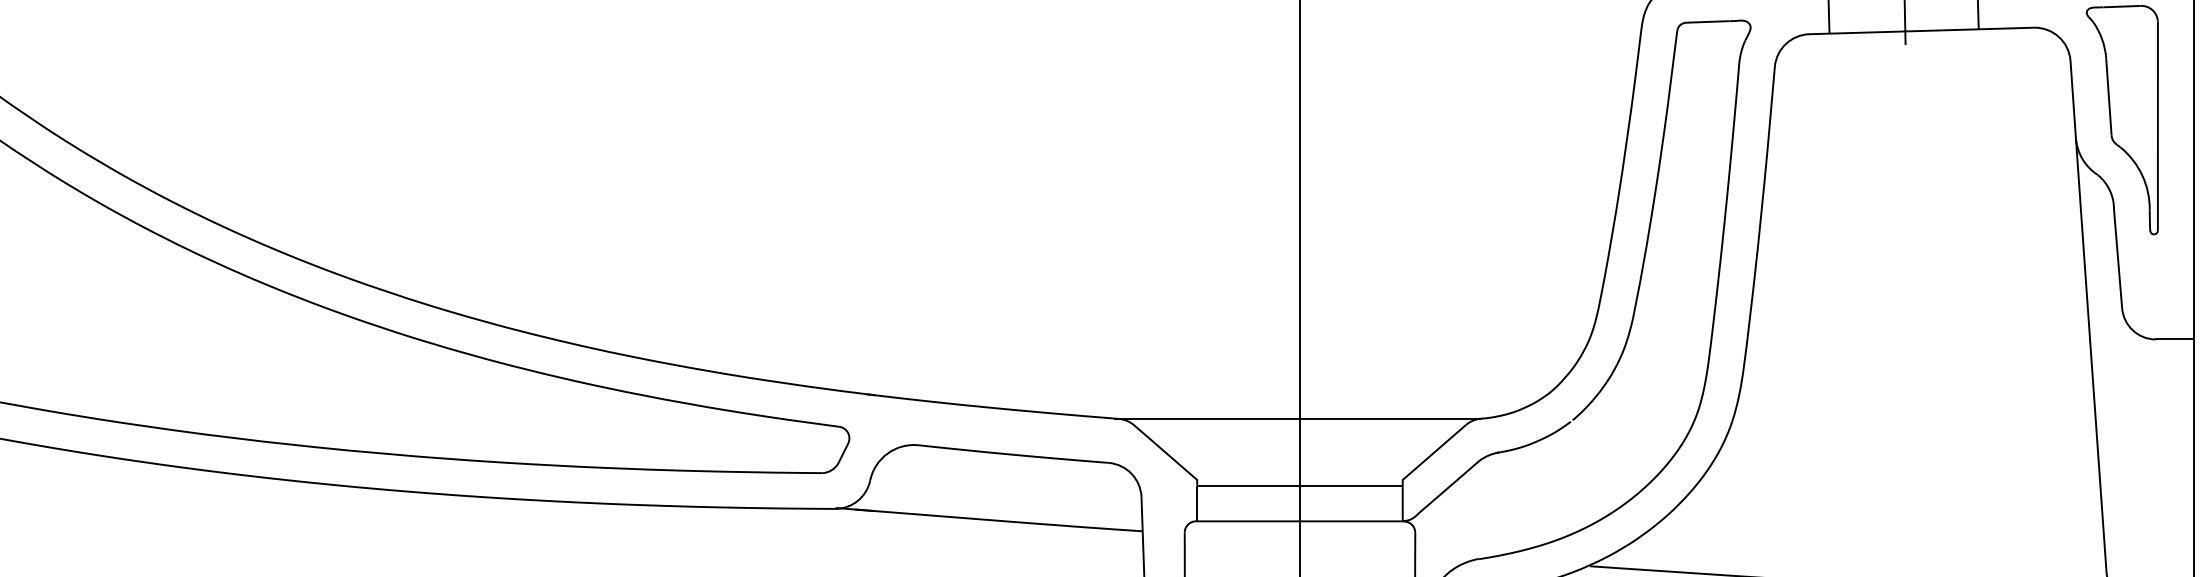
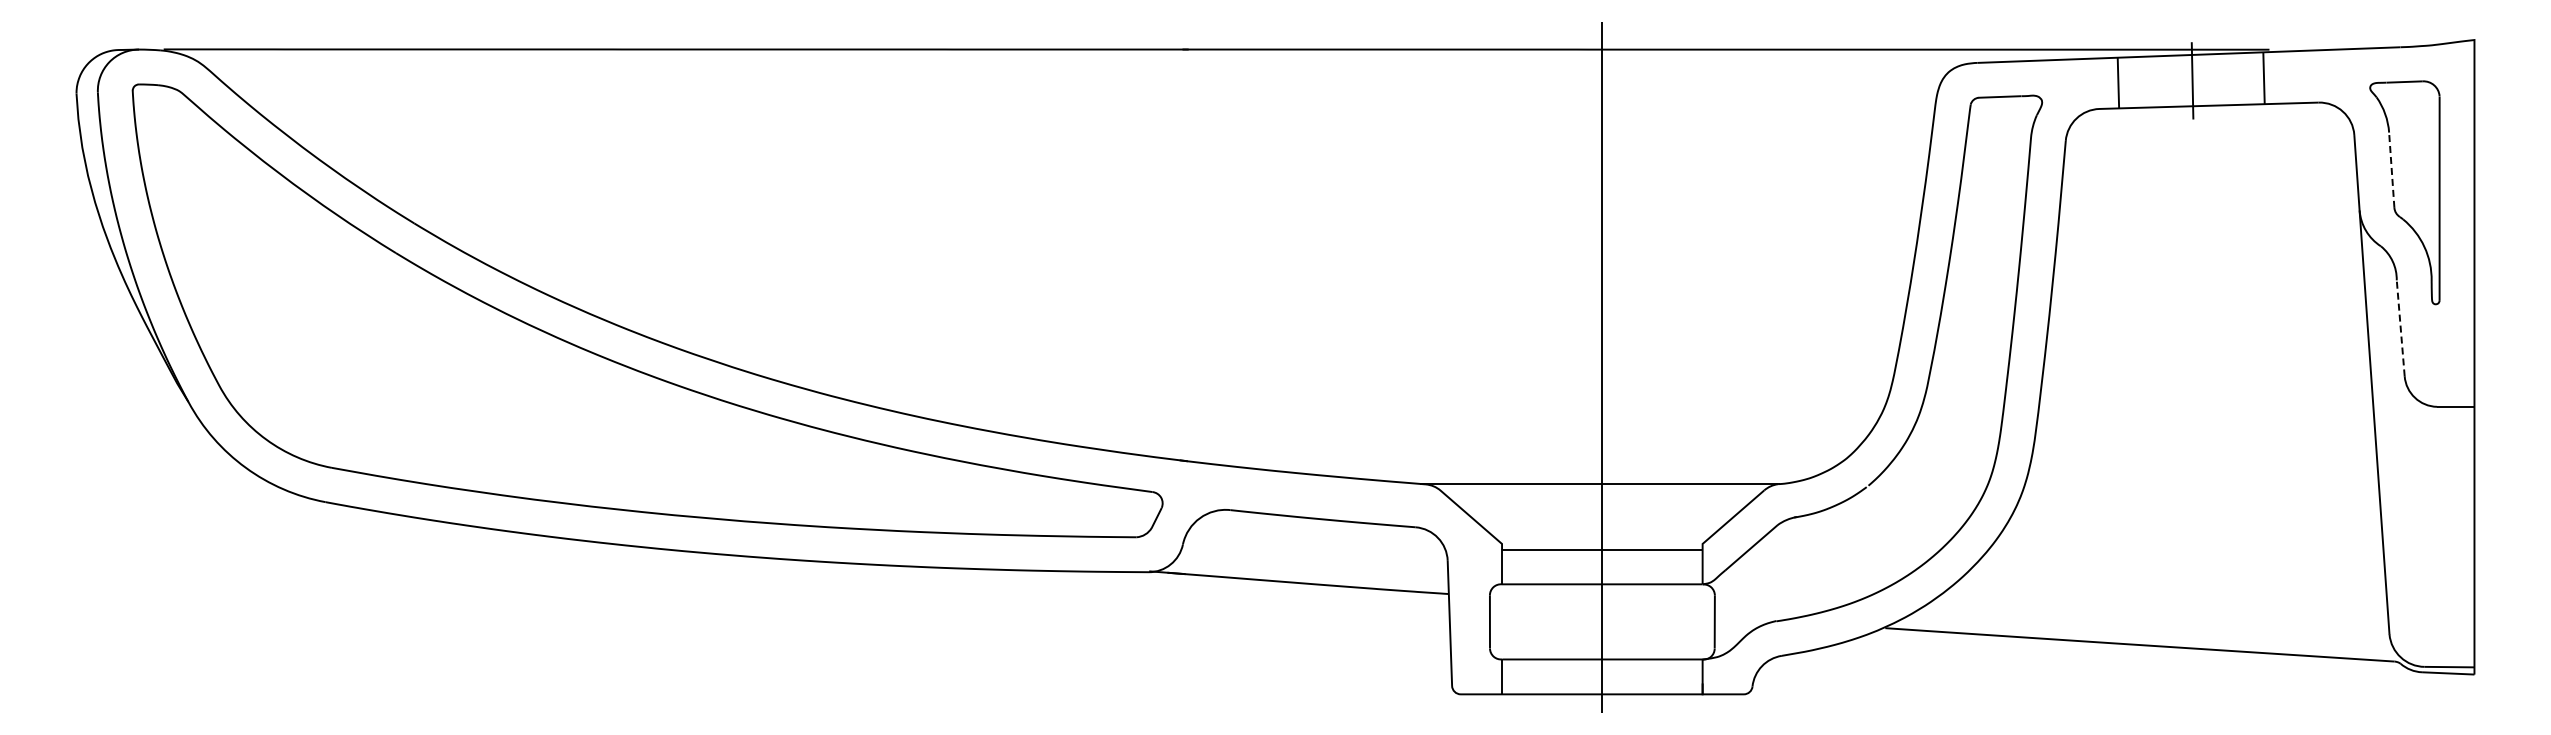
line: (2108, 97) -> (2391, 170), solid -> dashed
line: (2117, 258) -> (2400, 327), solid -> dashed

